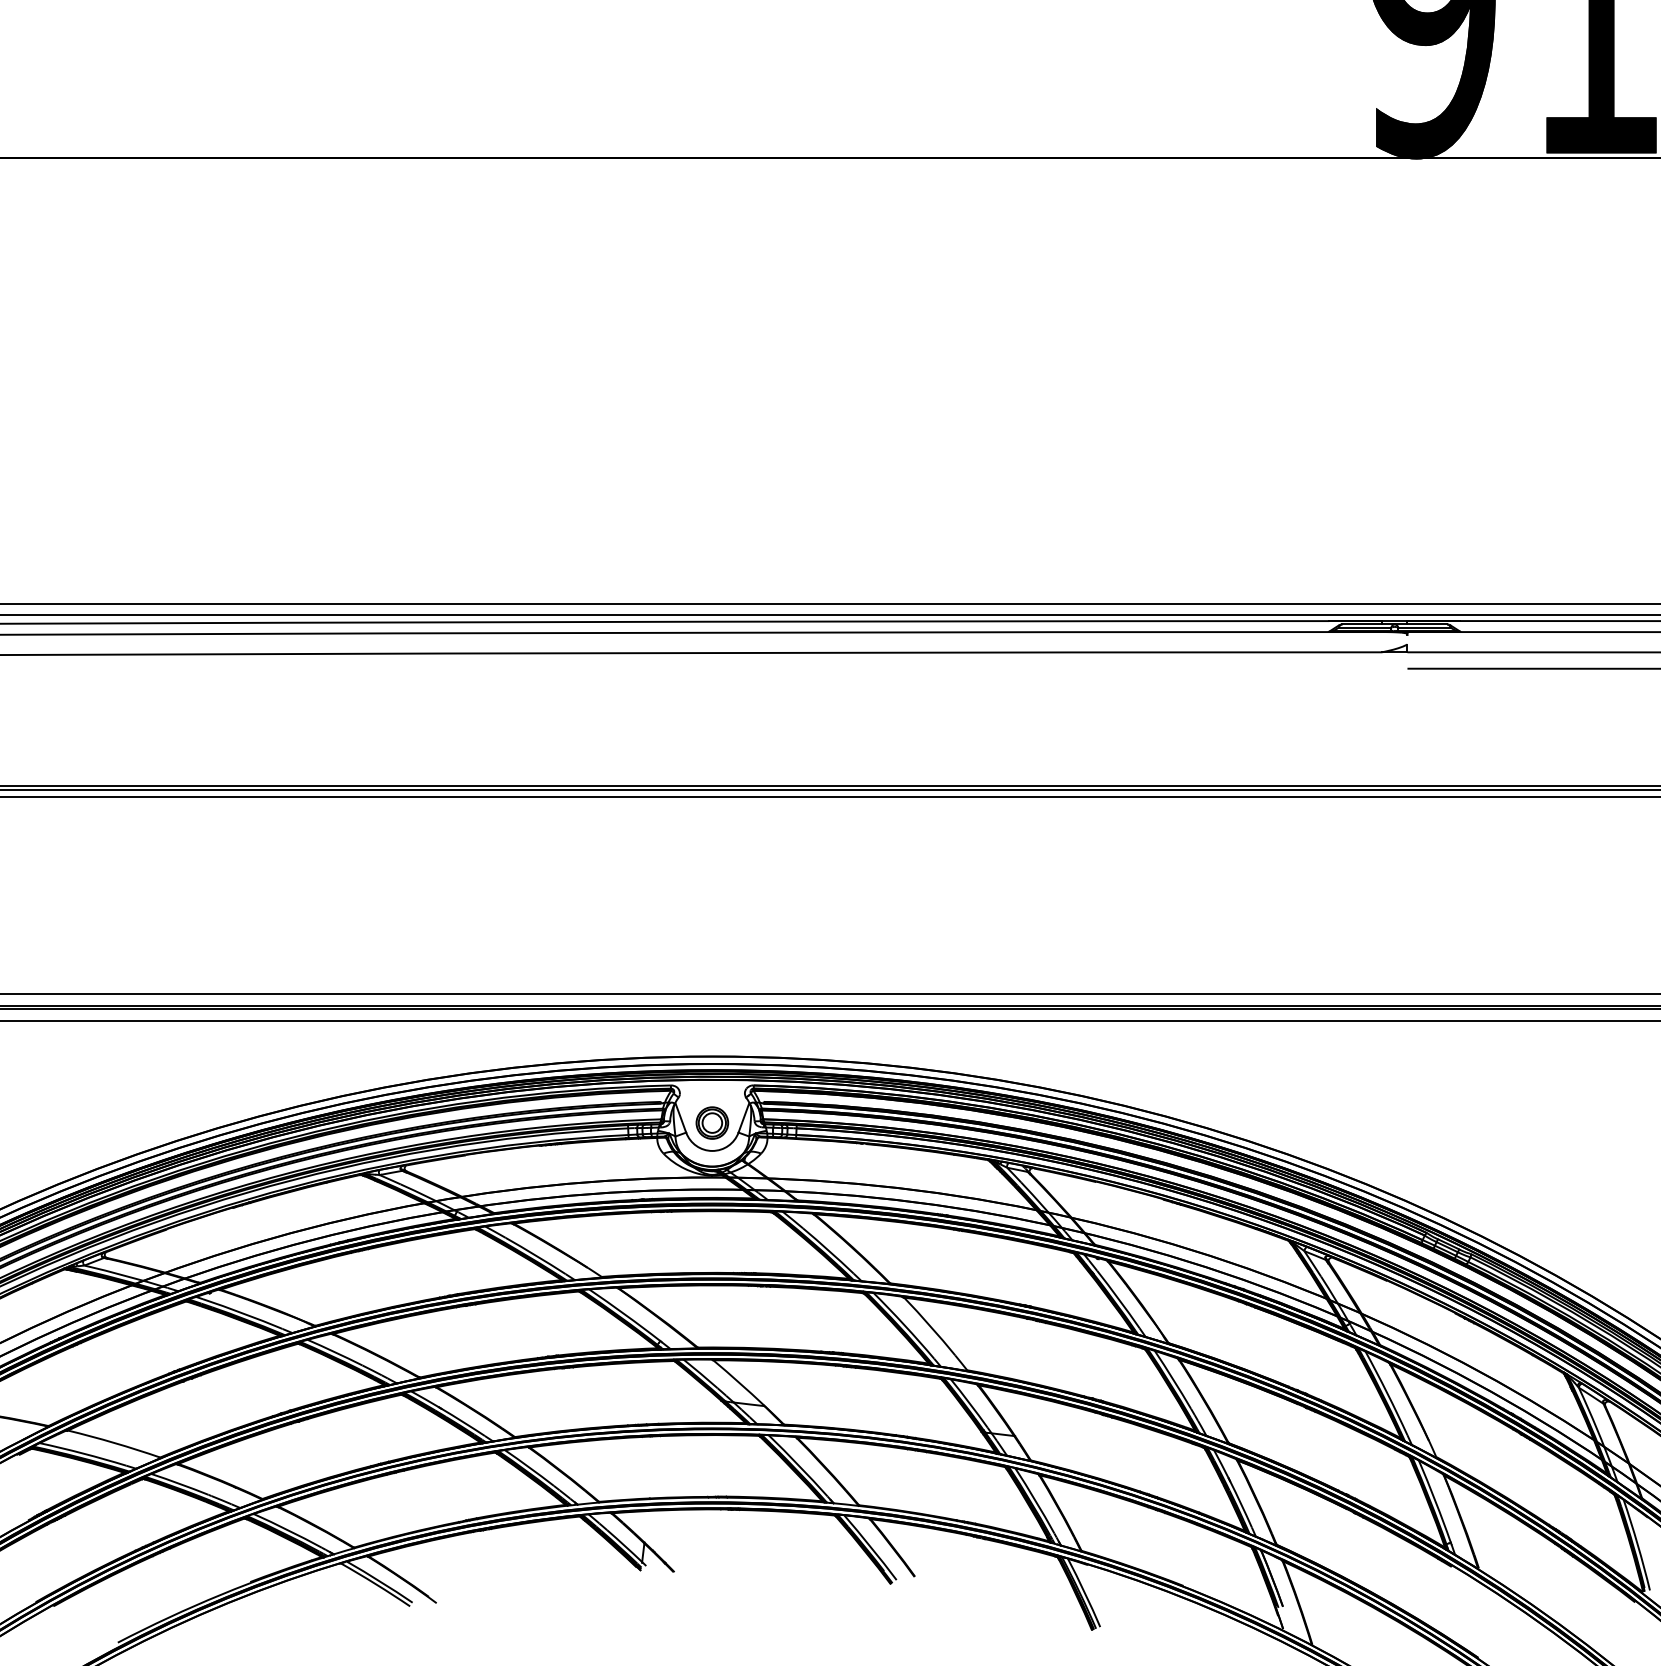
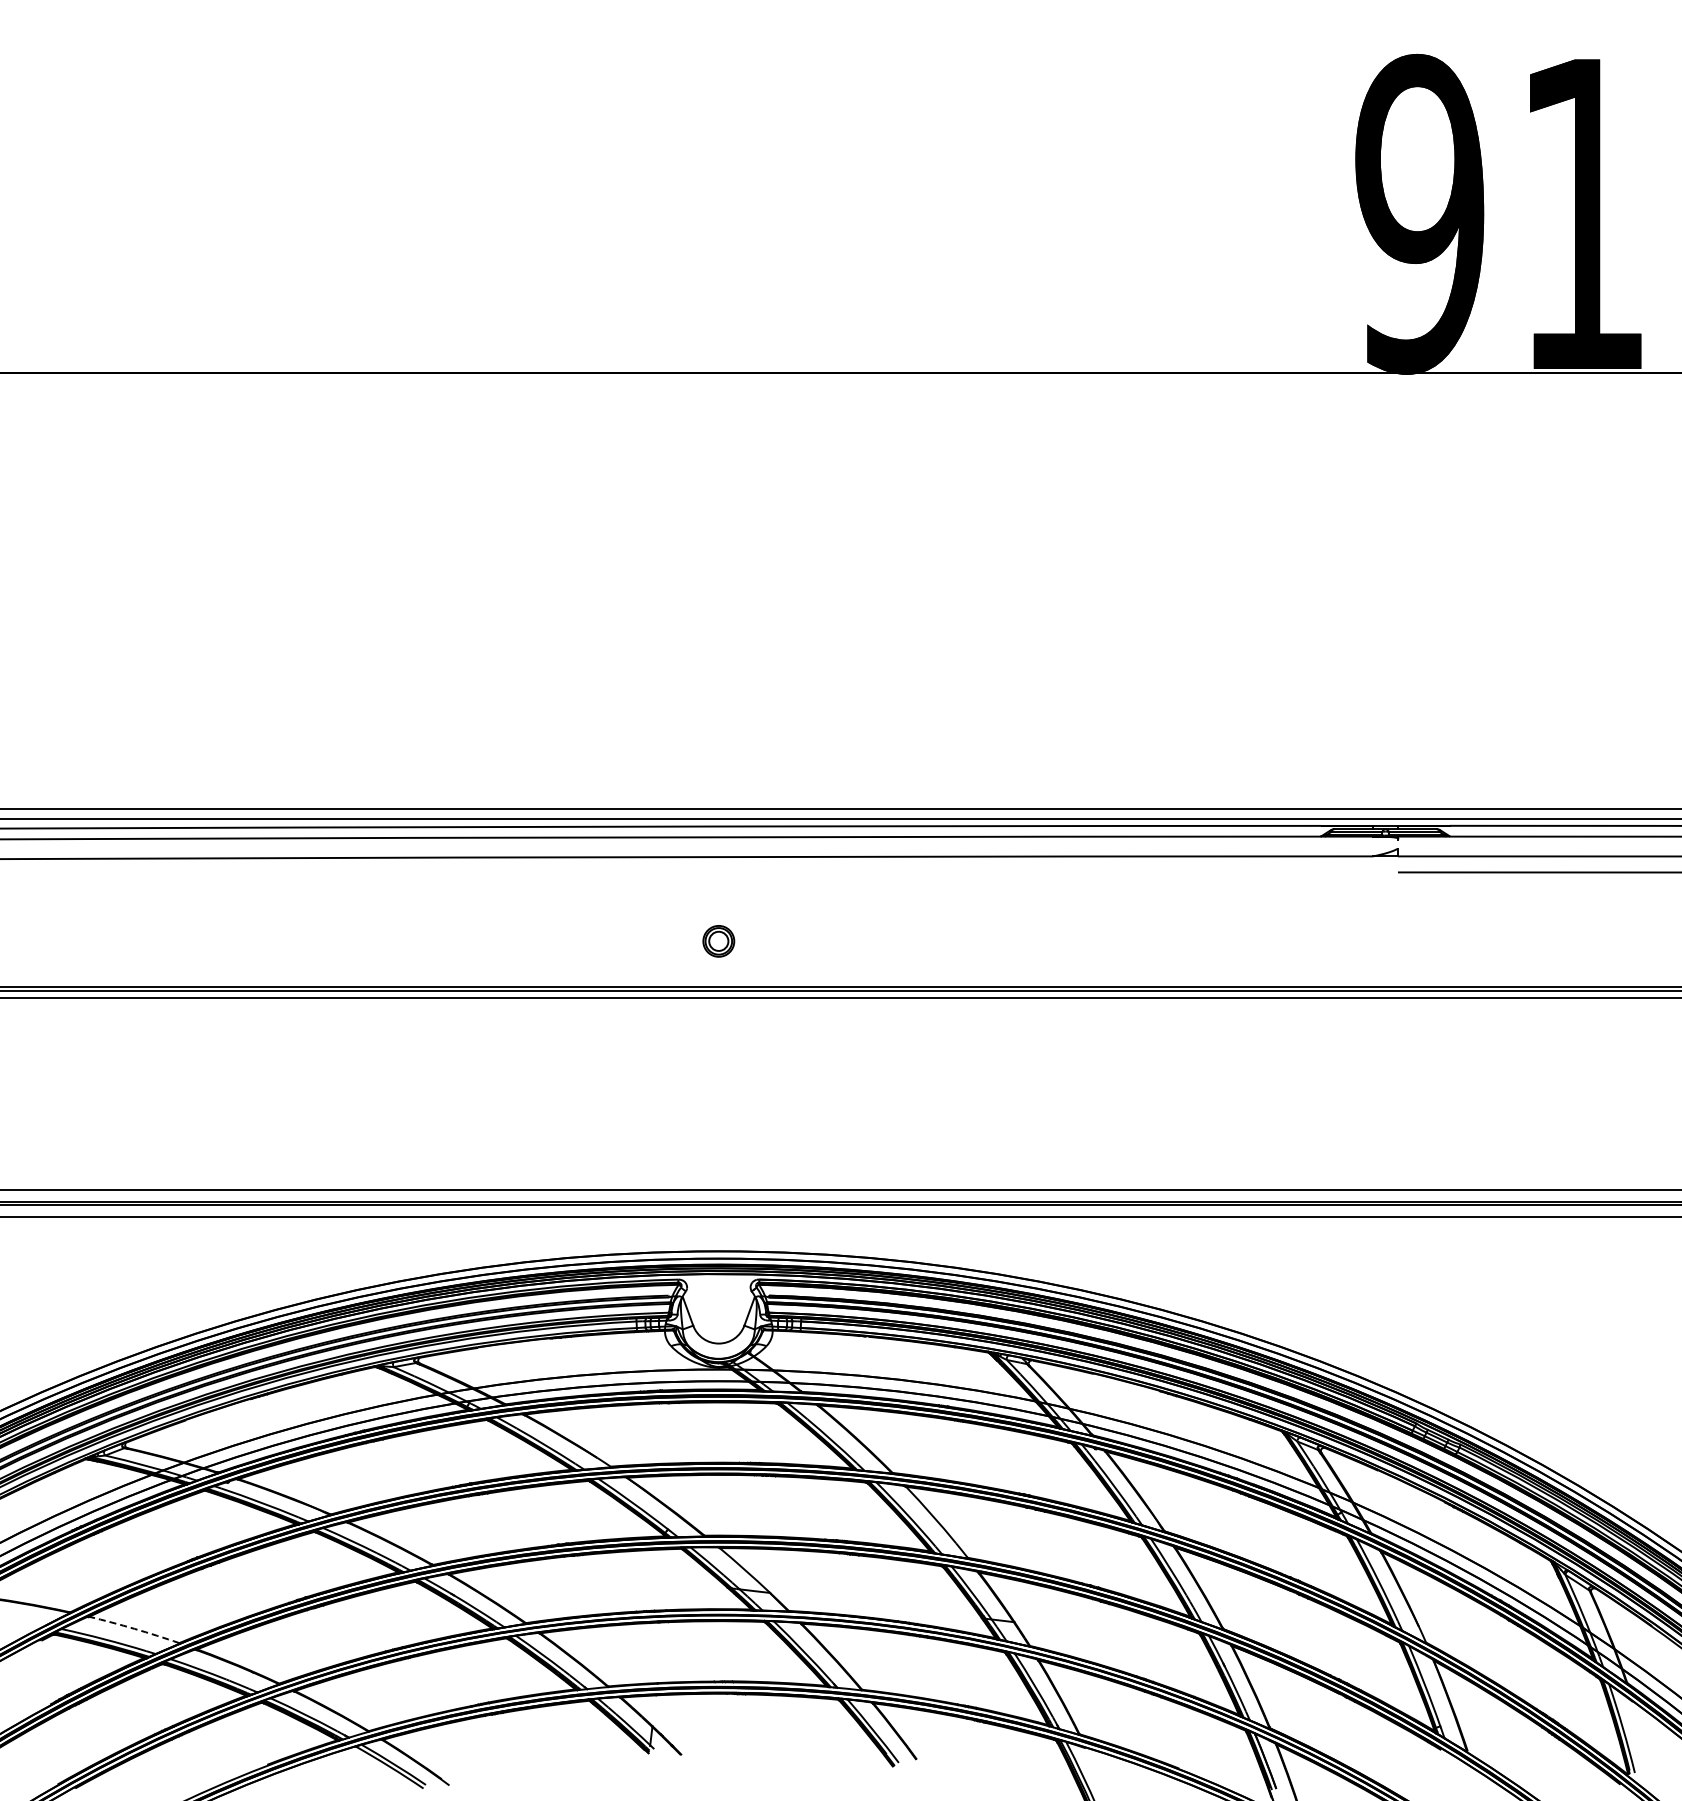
part: (712, 1123) -> (718, 941), moved
arc: (114, 1442) -> (134, 1628), solid -> dashed

